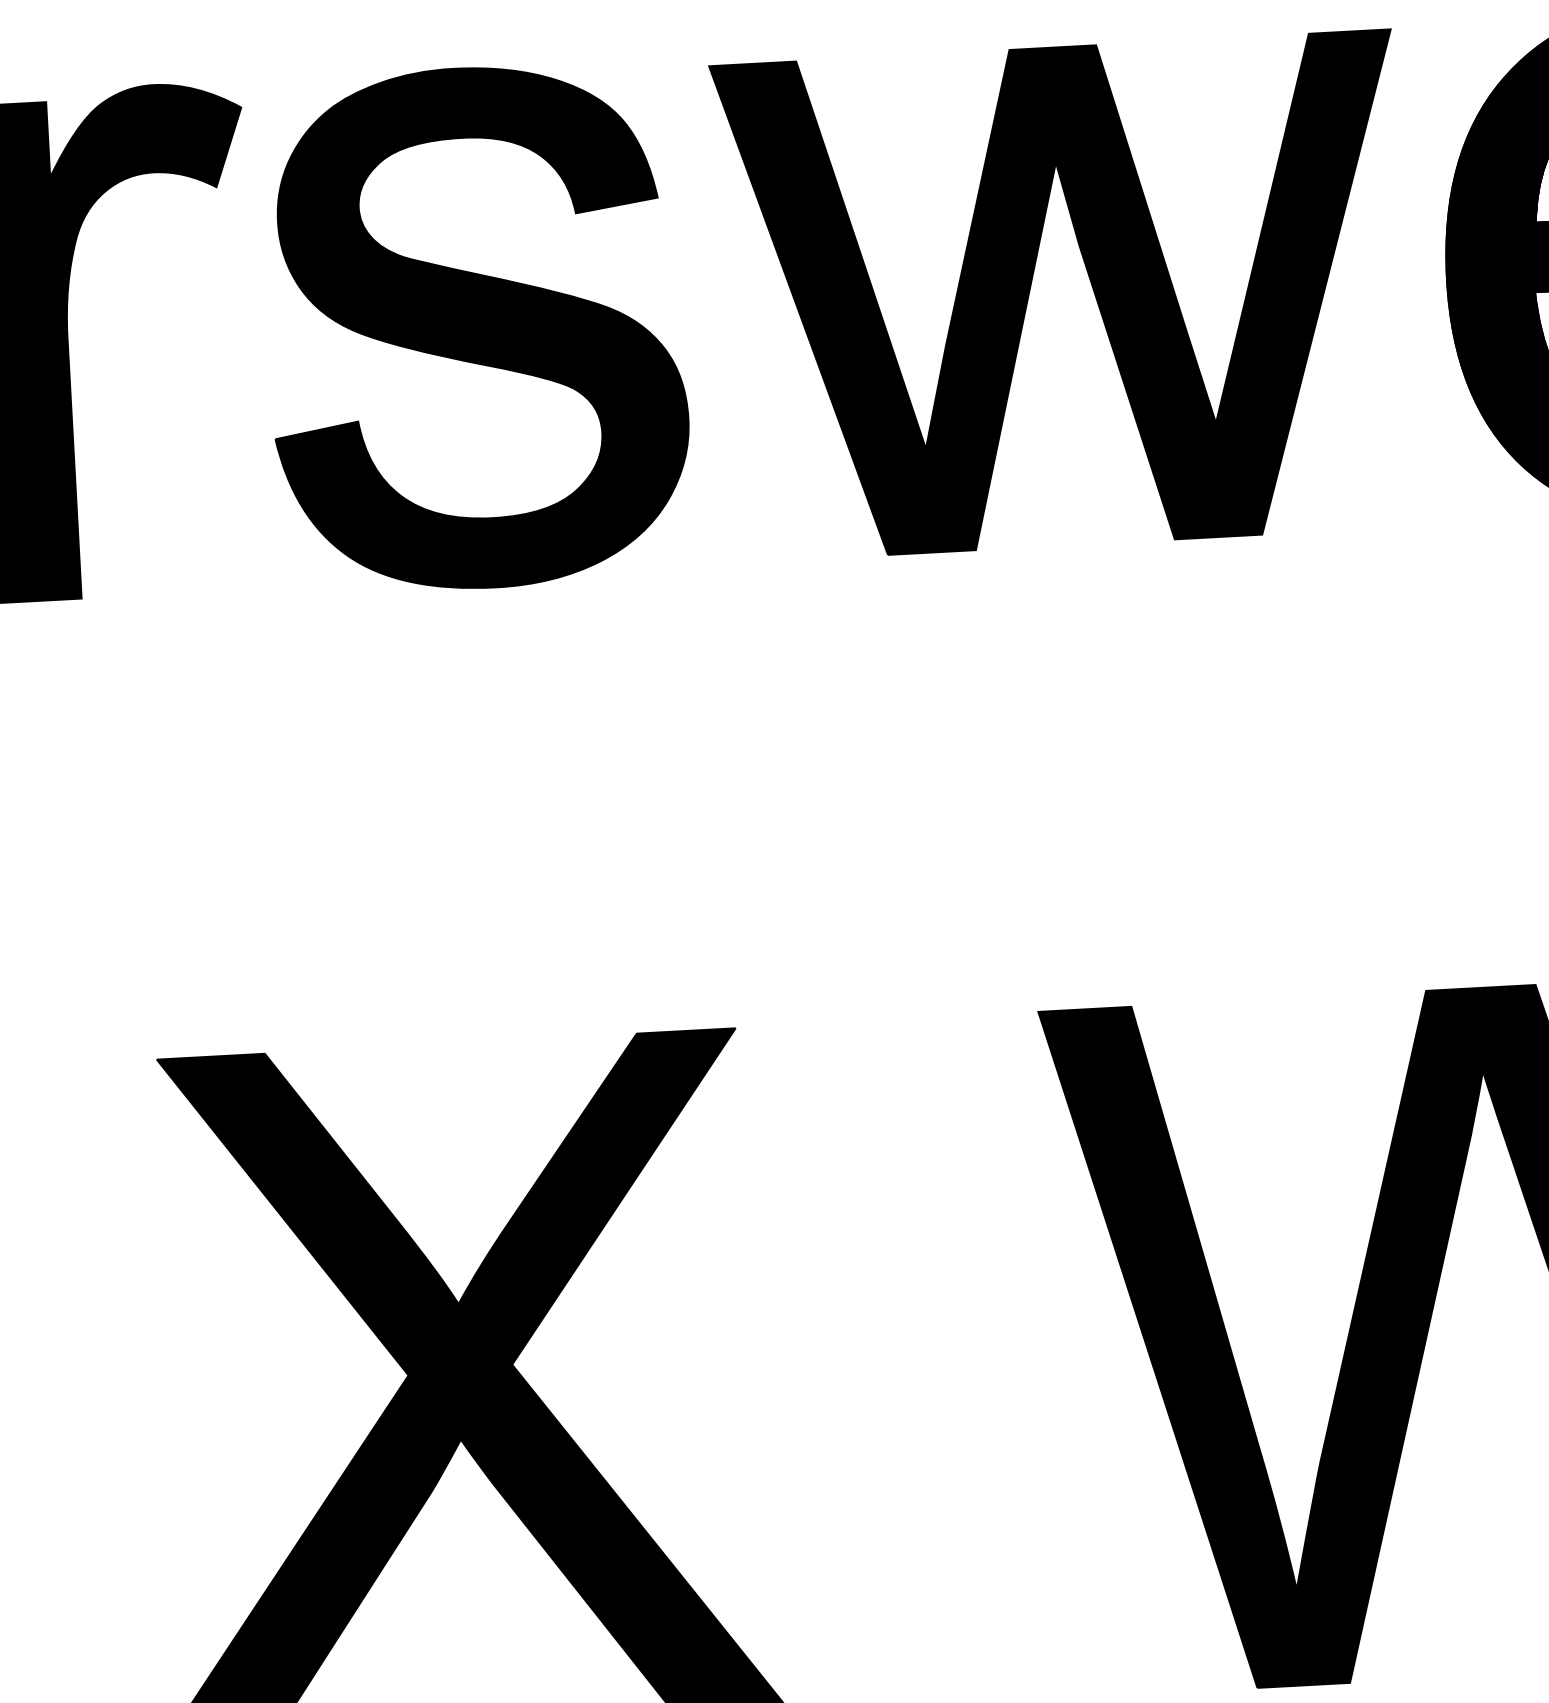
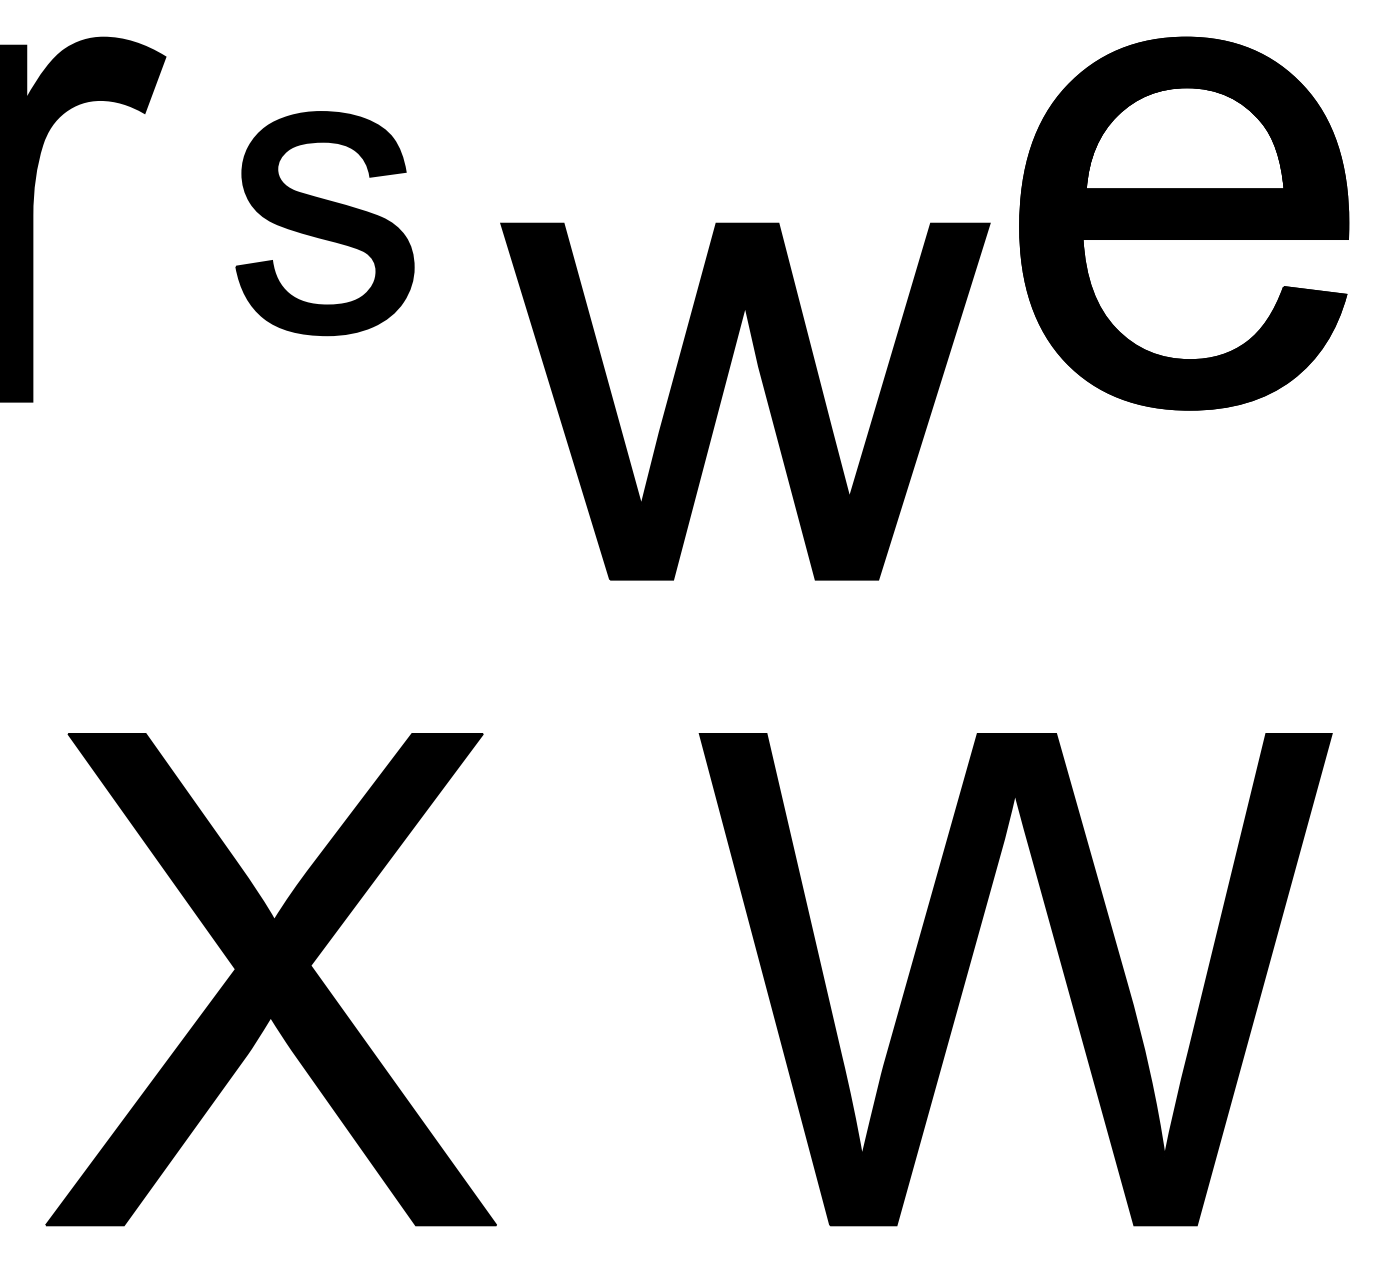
part: (1090, 286) -> (765, 395), moved
part: (475, 327) -> (324, 223), size x0.6

